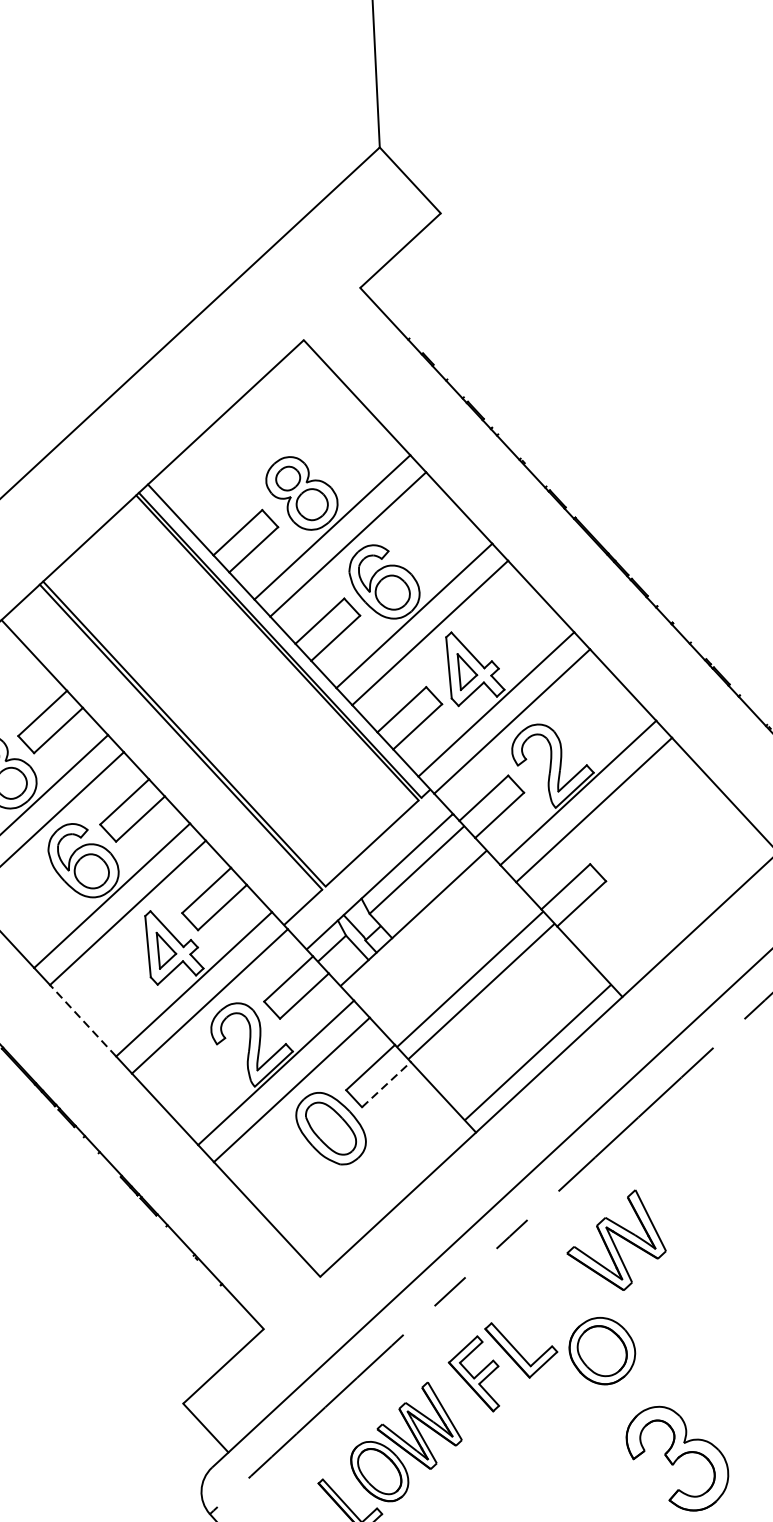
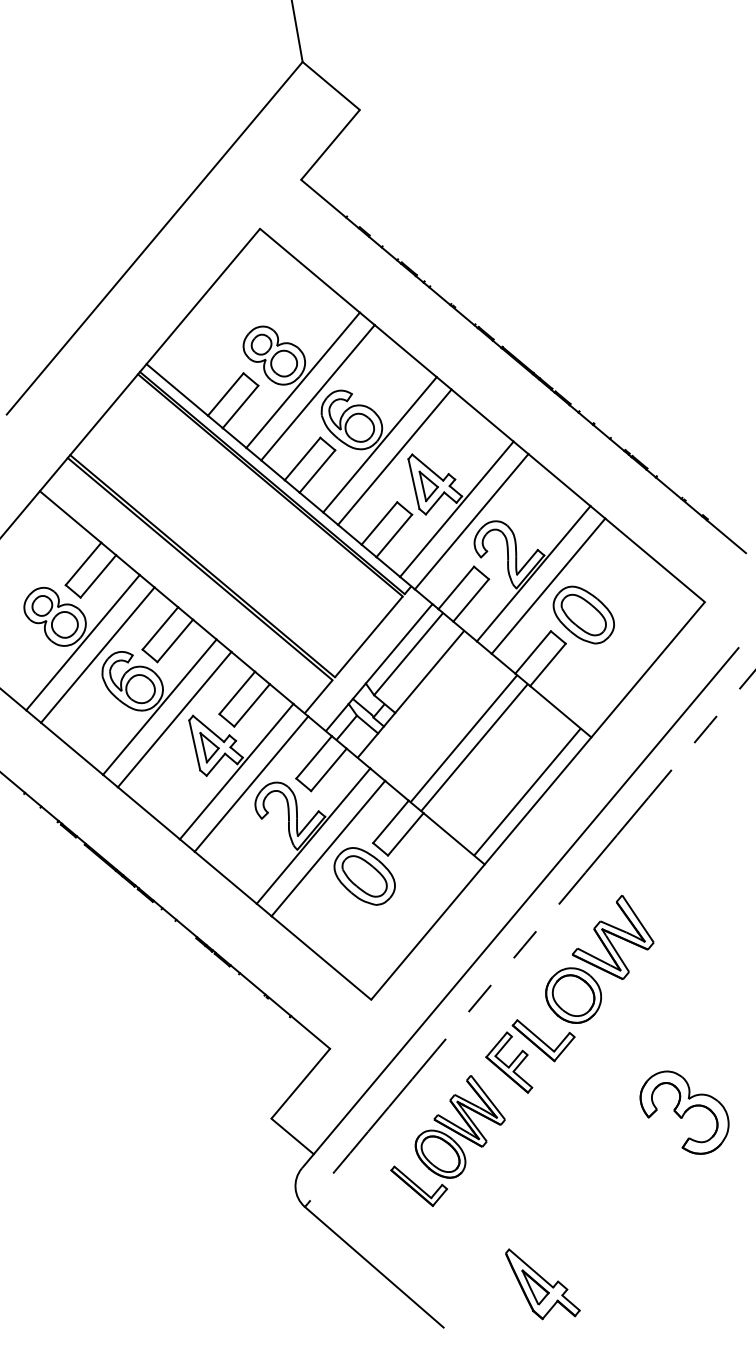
part: (631, 849) -> (583, 614), added
line: (82, 1019) -> (148, 812), dashed -> solid
line: (386, 1084) -> (405, 834), dashed -> solid
part: (602, 1350) -> (573, 995), moved

